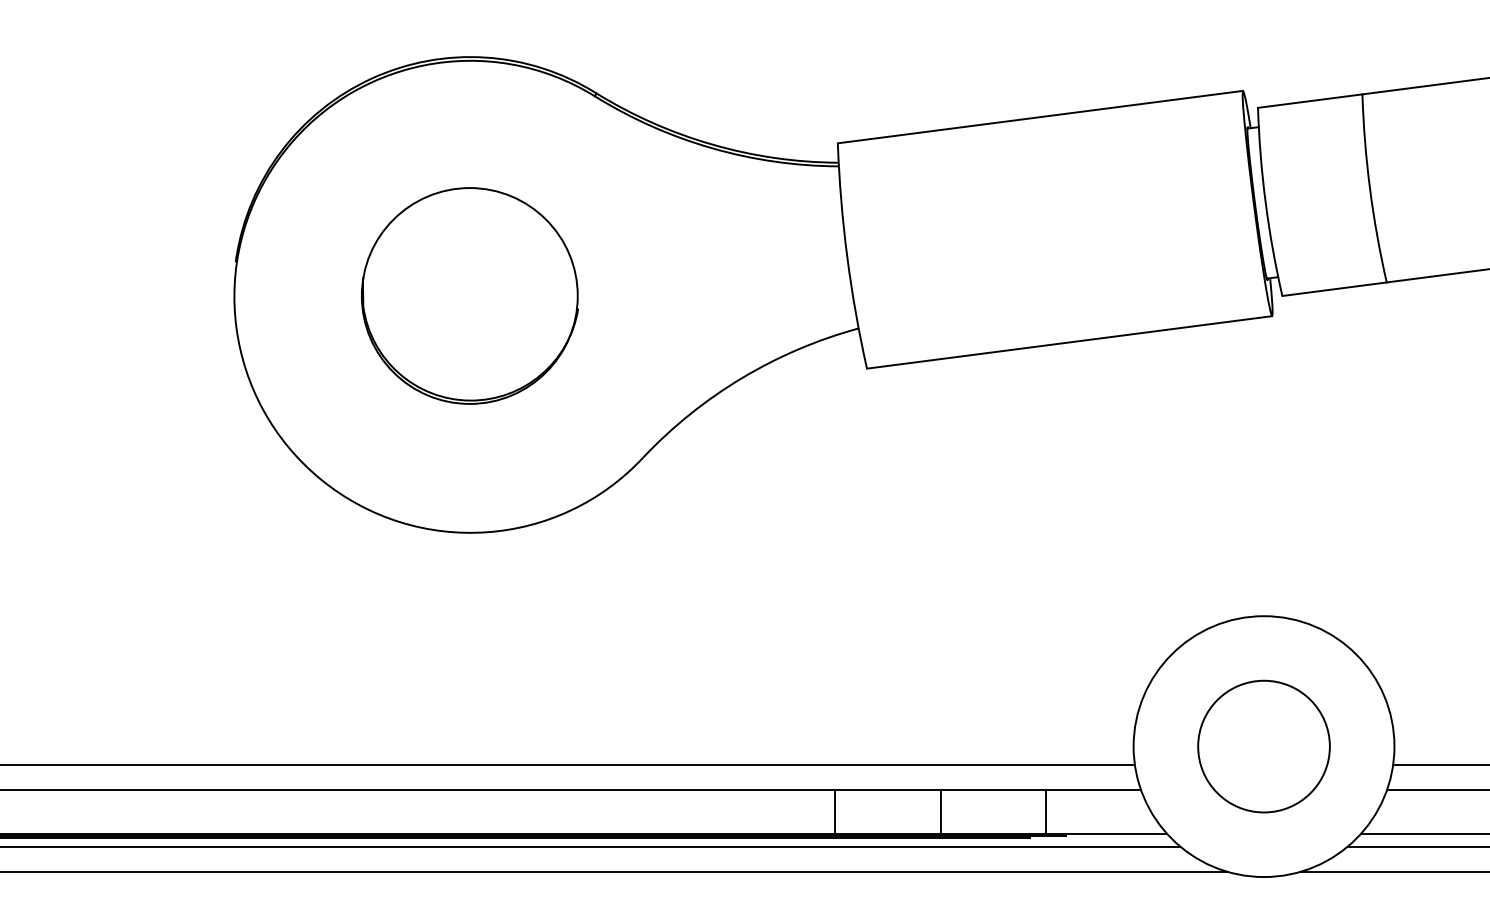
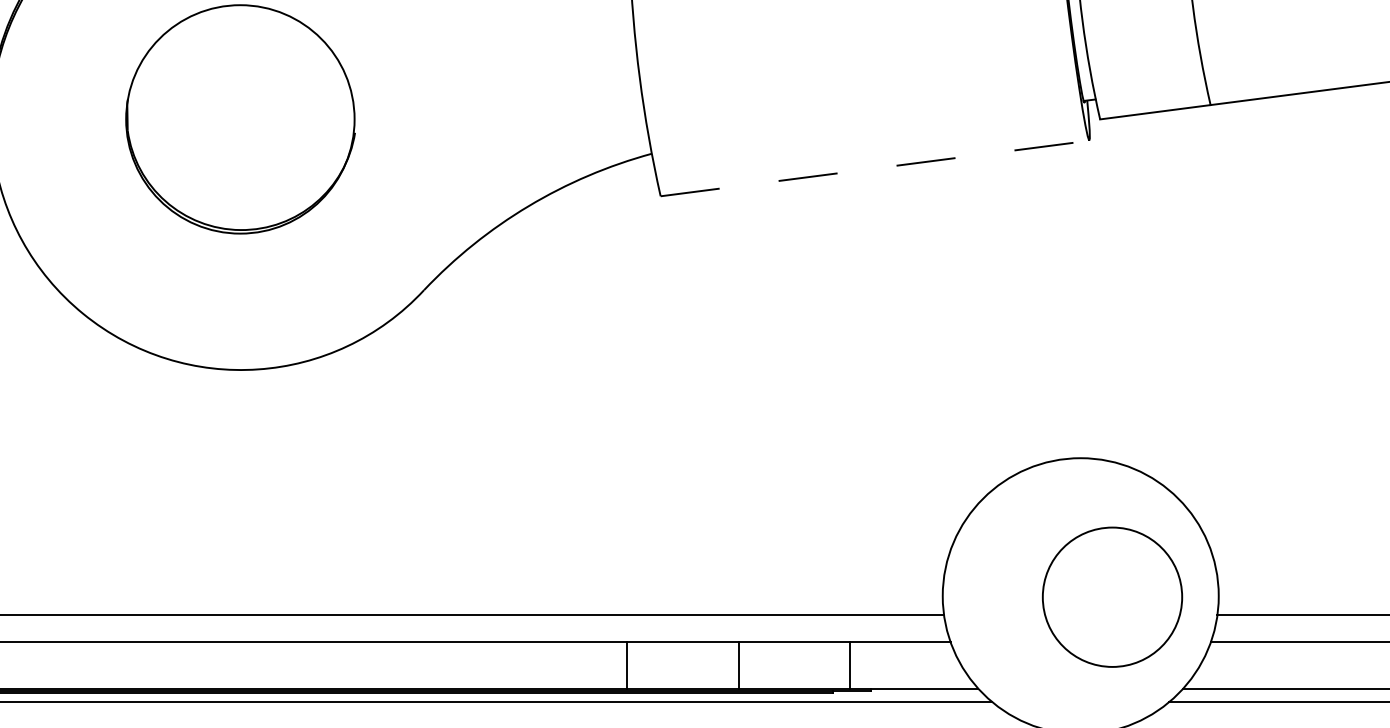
line: (1070, 342) -> (875, 168), solid -> dashed
circle: (1263, 746) -> (1111, 597), moved

